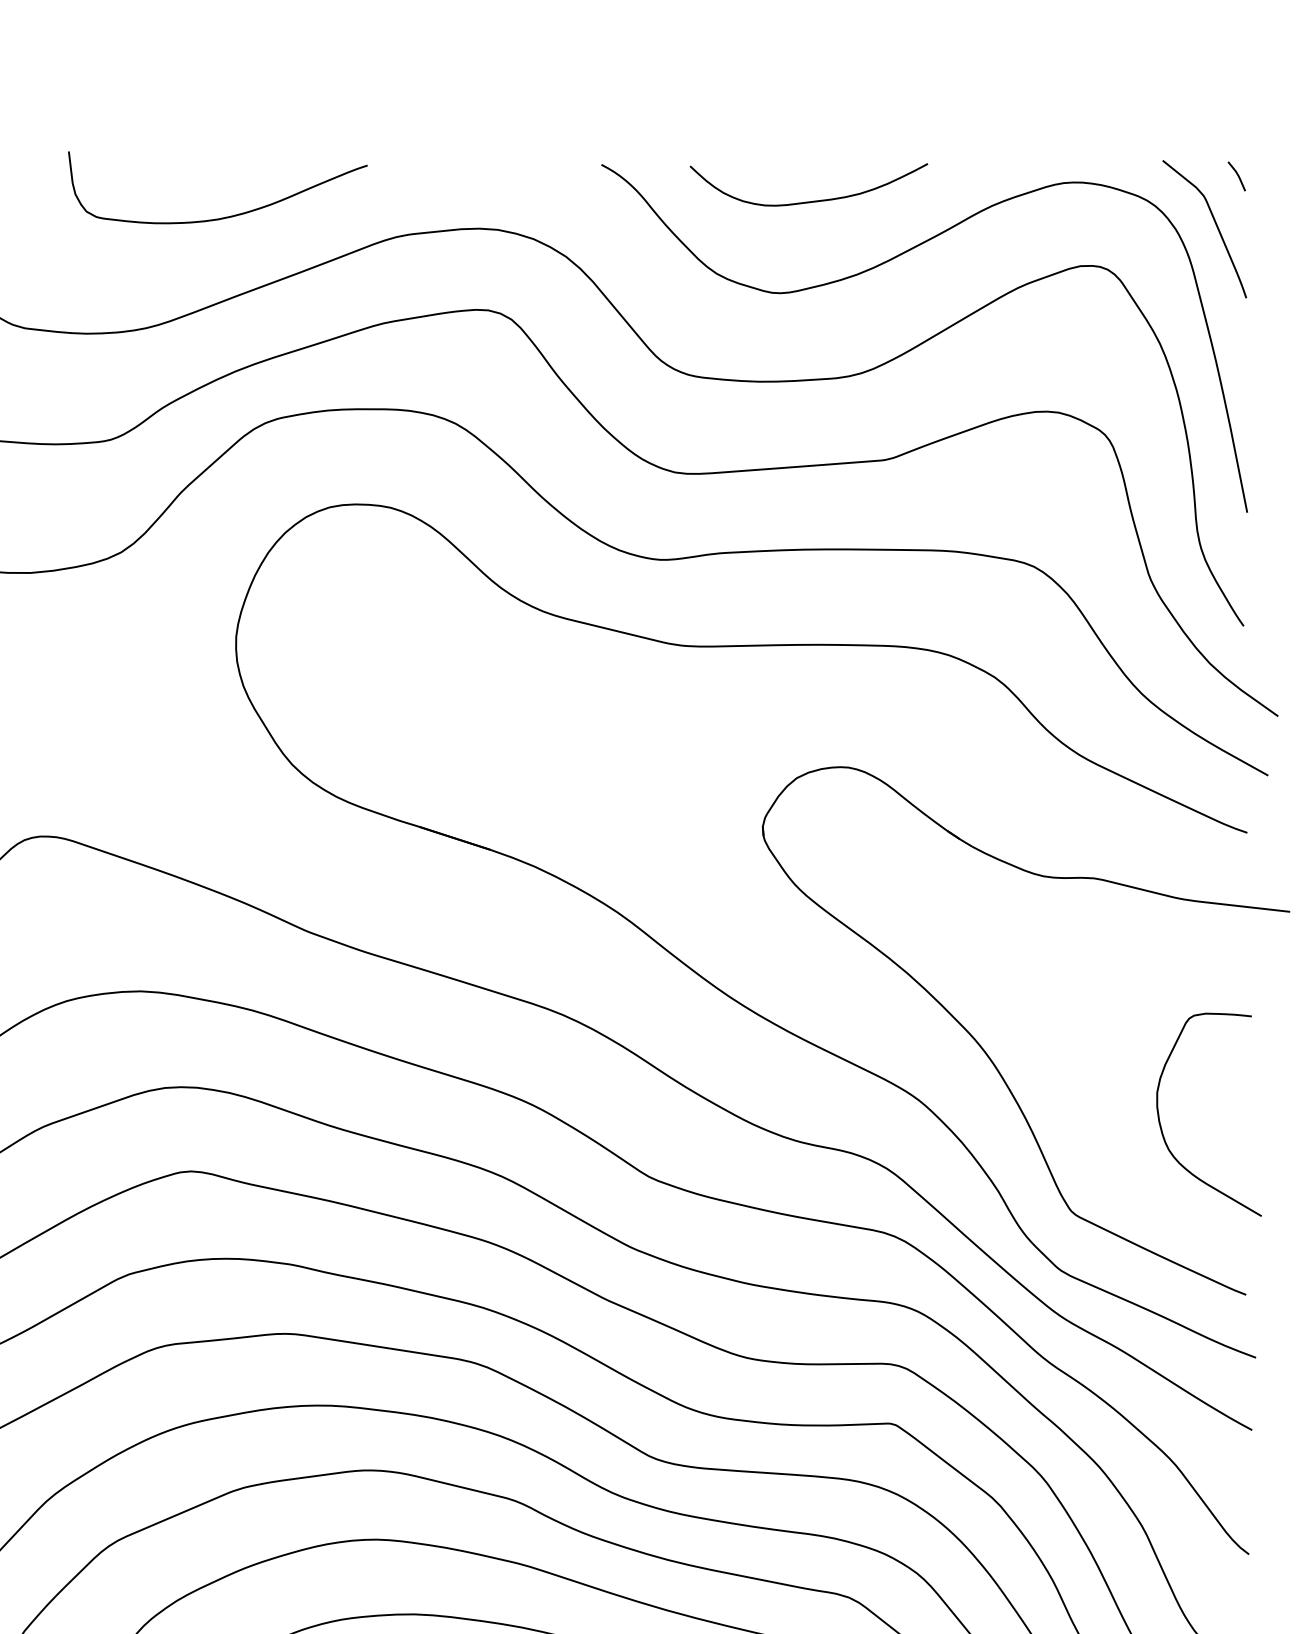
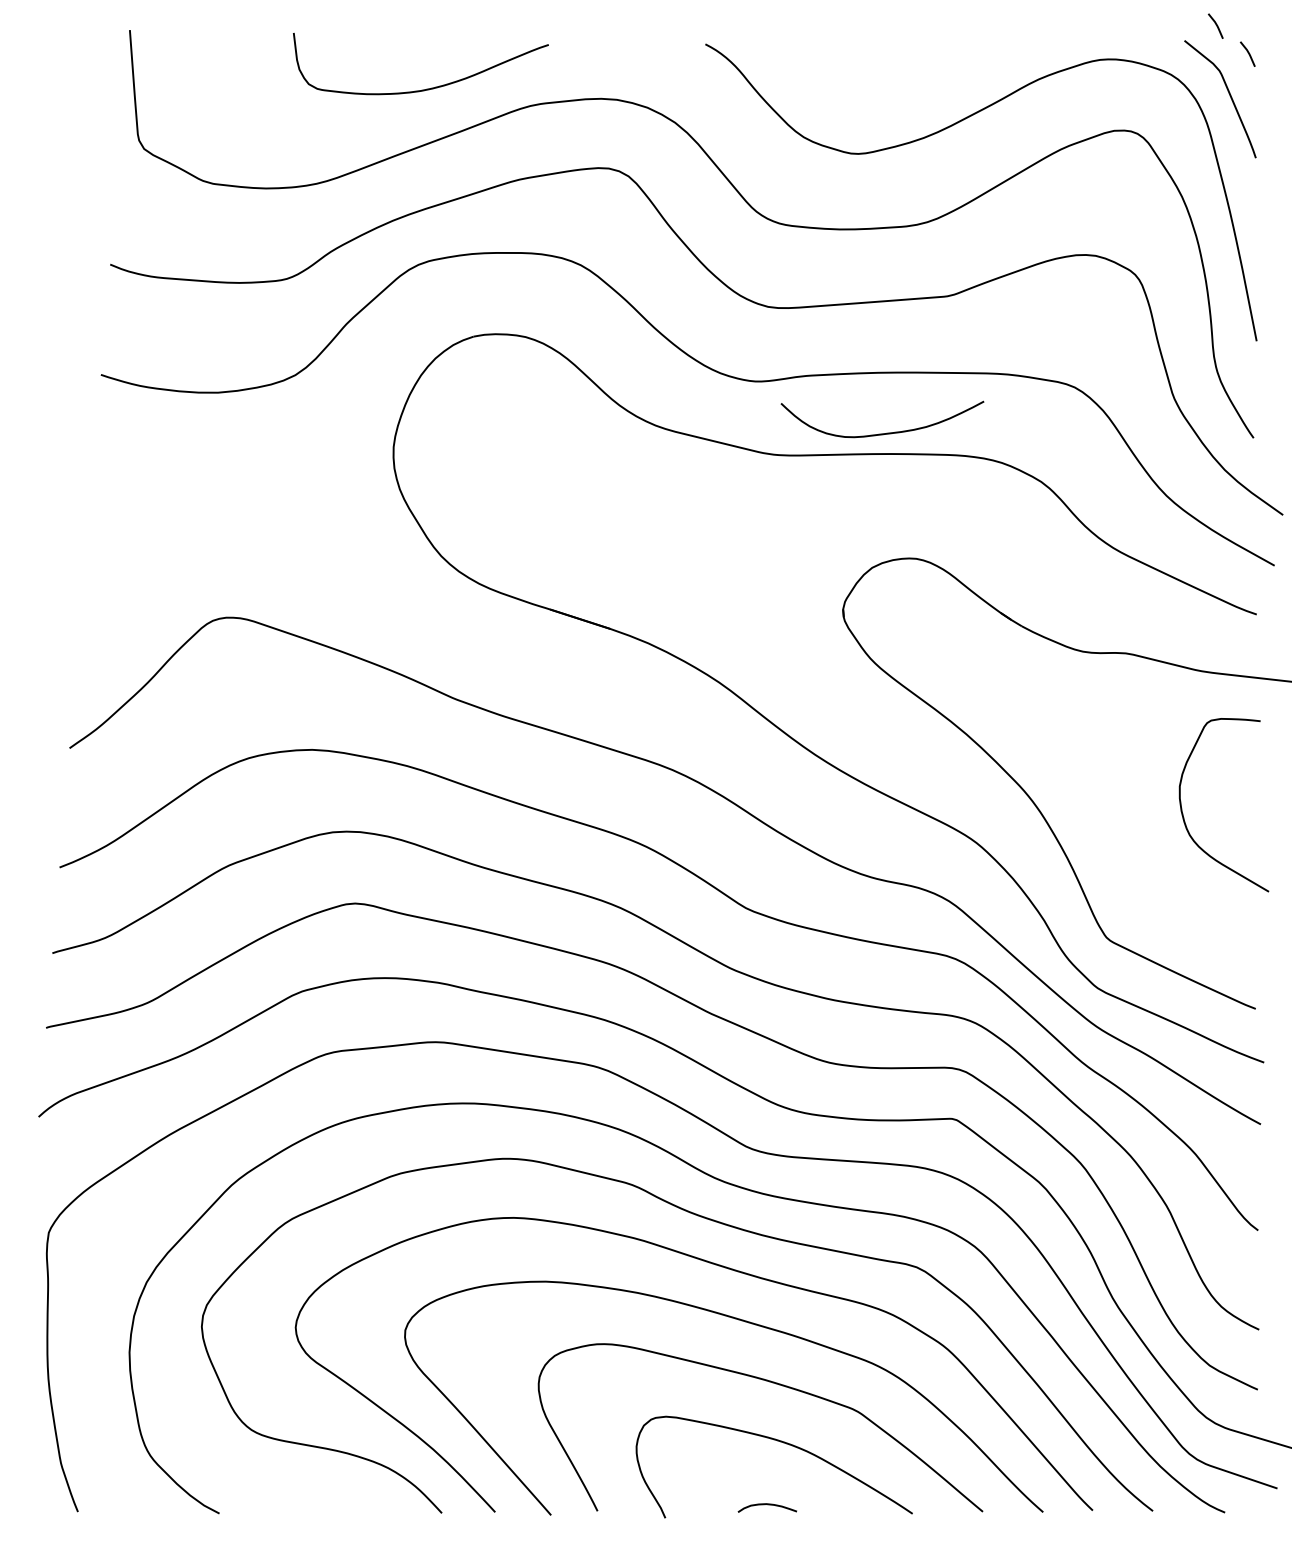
line: (1199, 141) -> (1215, 24), added
curve: (813, 200) -> (886, 432), moved
curve: (224, 216) -> (426, 88), moved
curve: (1161, 1124) -> (1183, 813), moved

